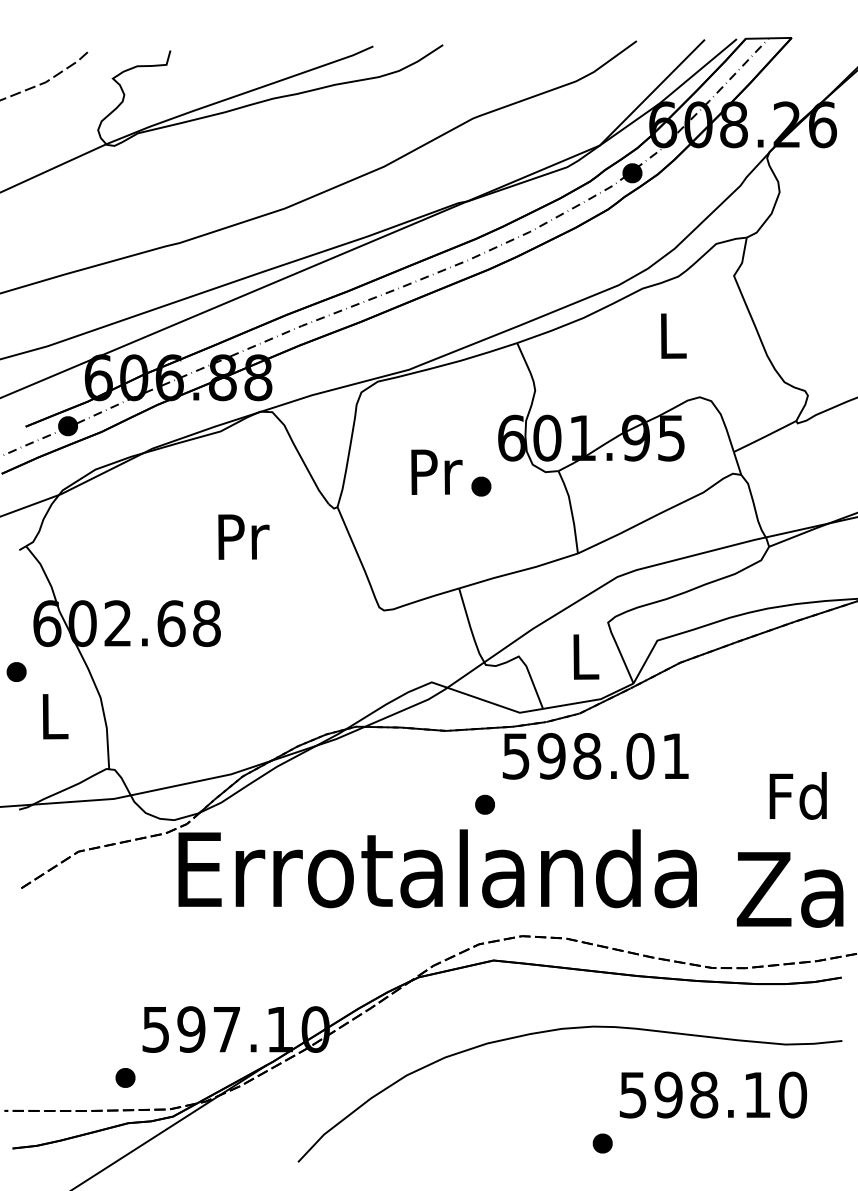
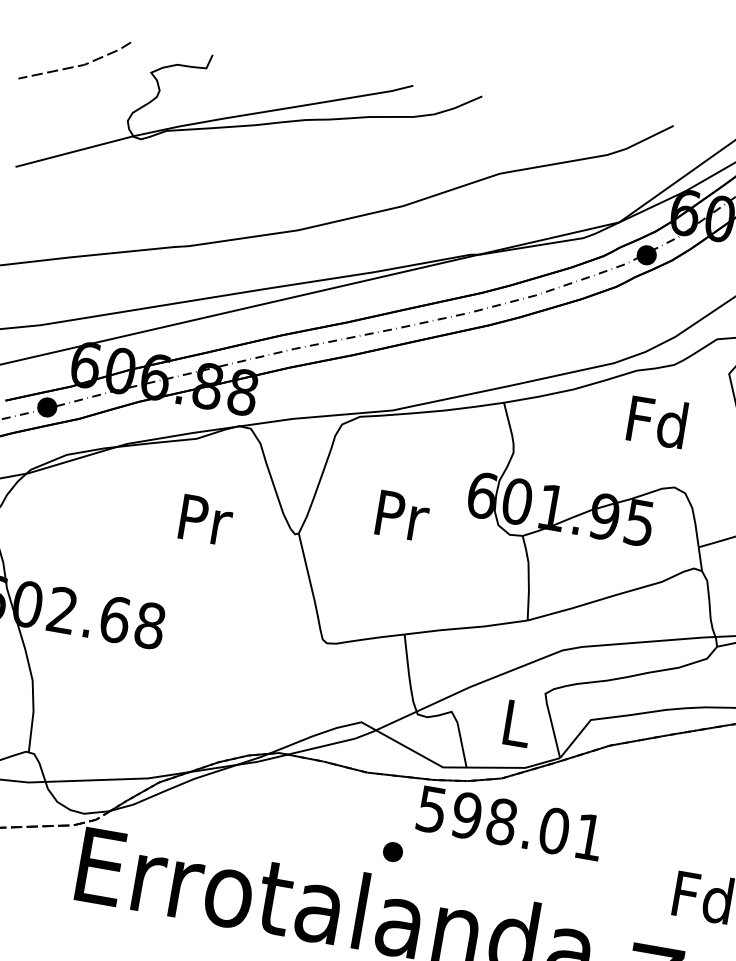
text: (671, 335) -> (657, 421), L -> Fd
part: (481, 486) -> (444, 537), removed
text: (243, 536) -> (205, 519), moved

